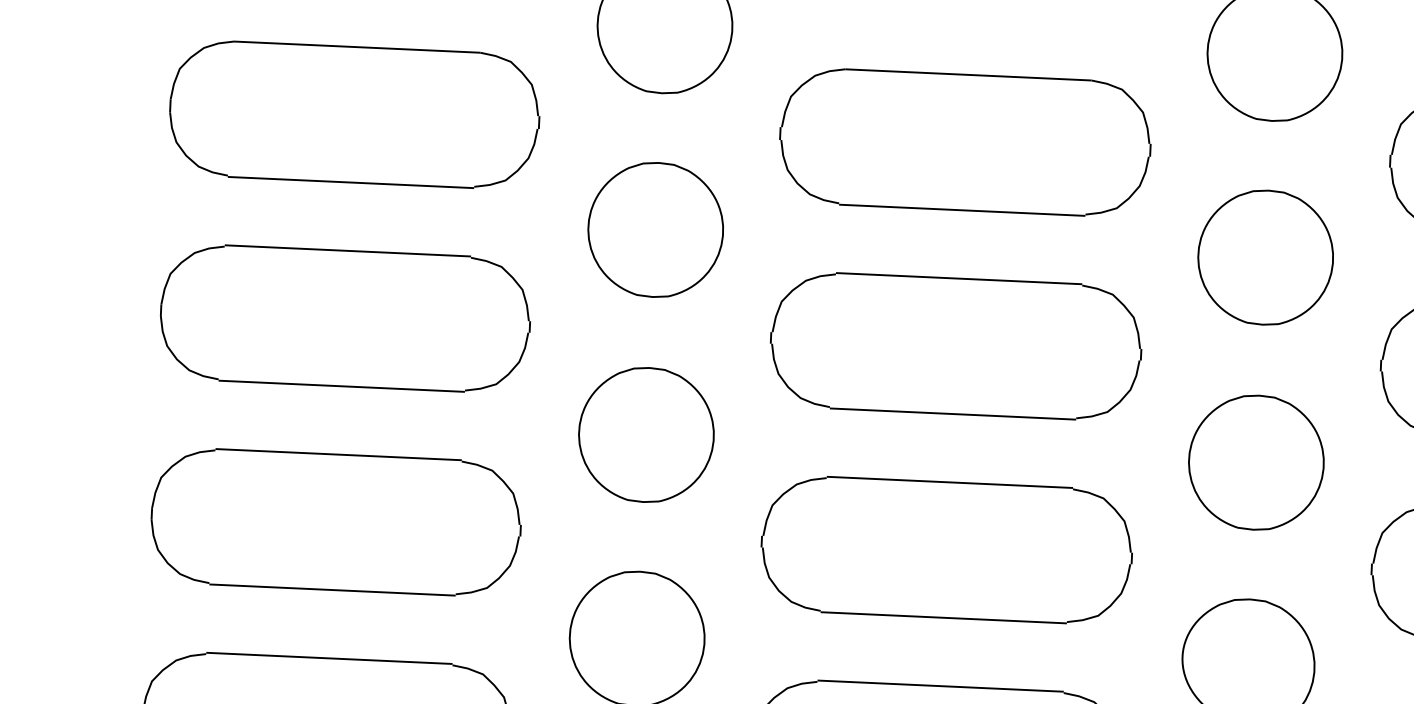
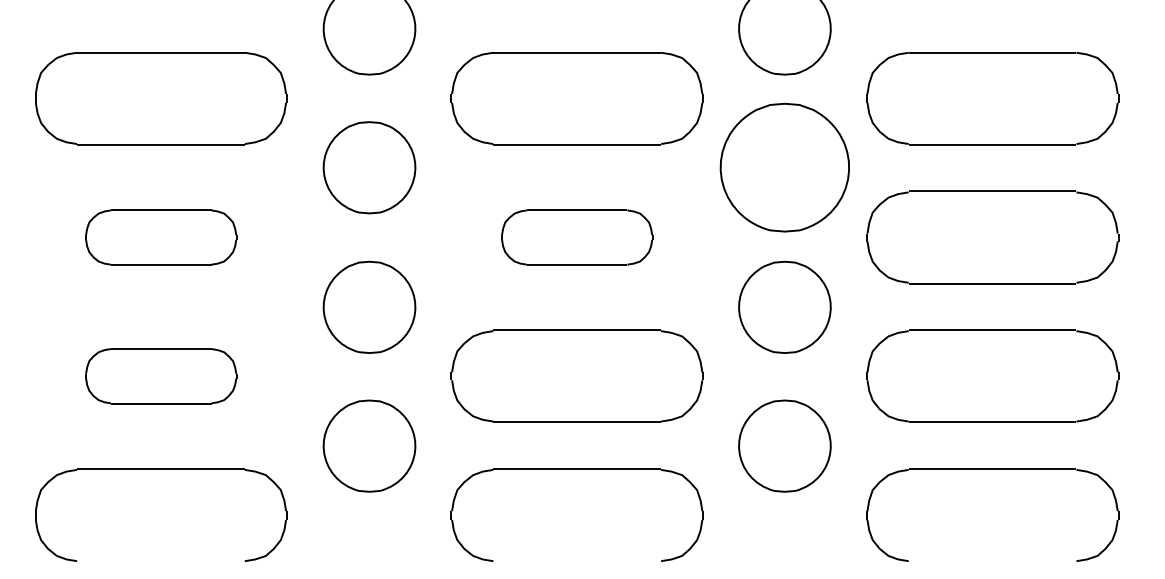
part: (1265, 257) -> (784, 167), size x1.4
part: (345, 318) -> (161, 237), size x0.6
part: (955, 346) -> (576, 237), size x0.6
part: (336, 521) -> (161, 375), size x0.6

